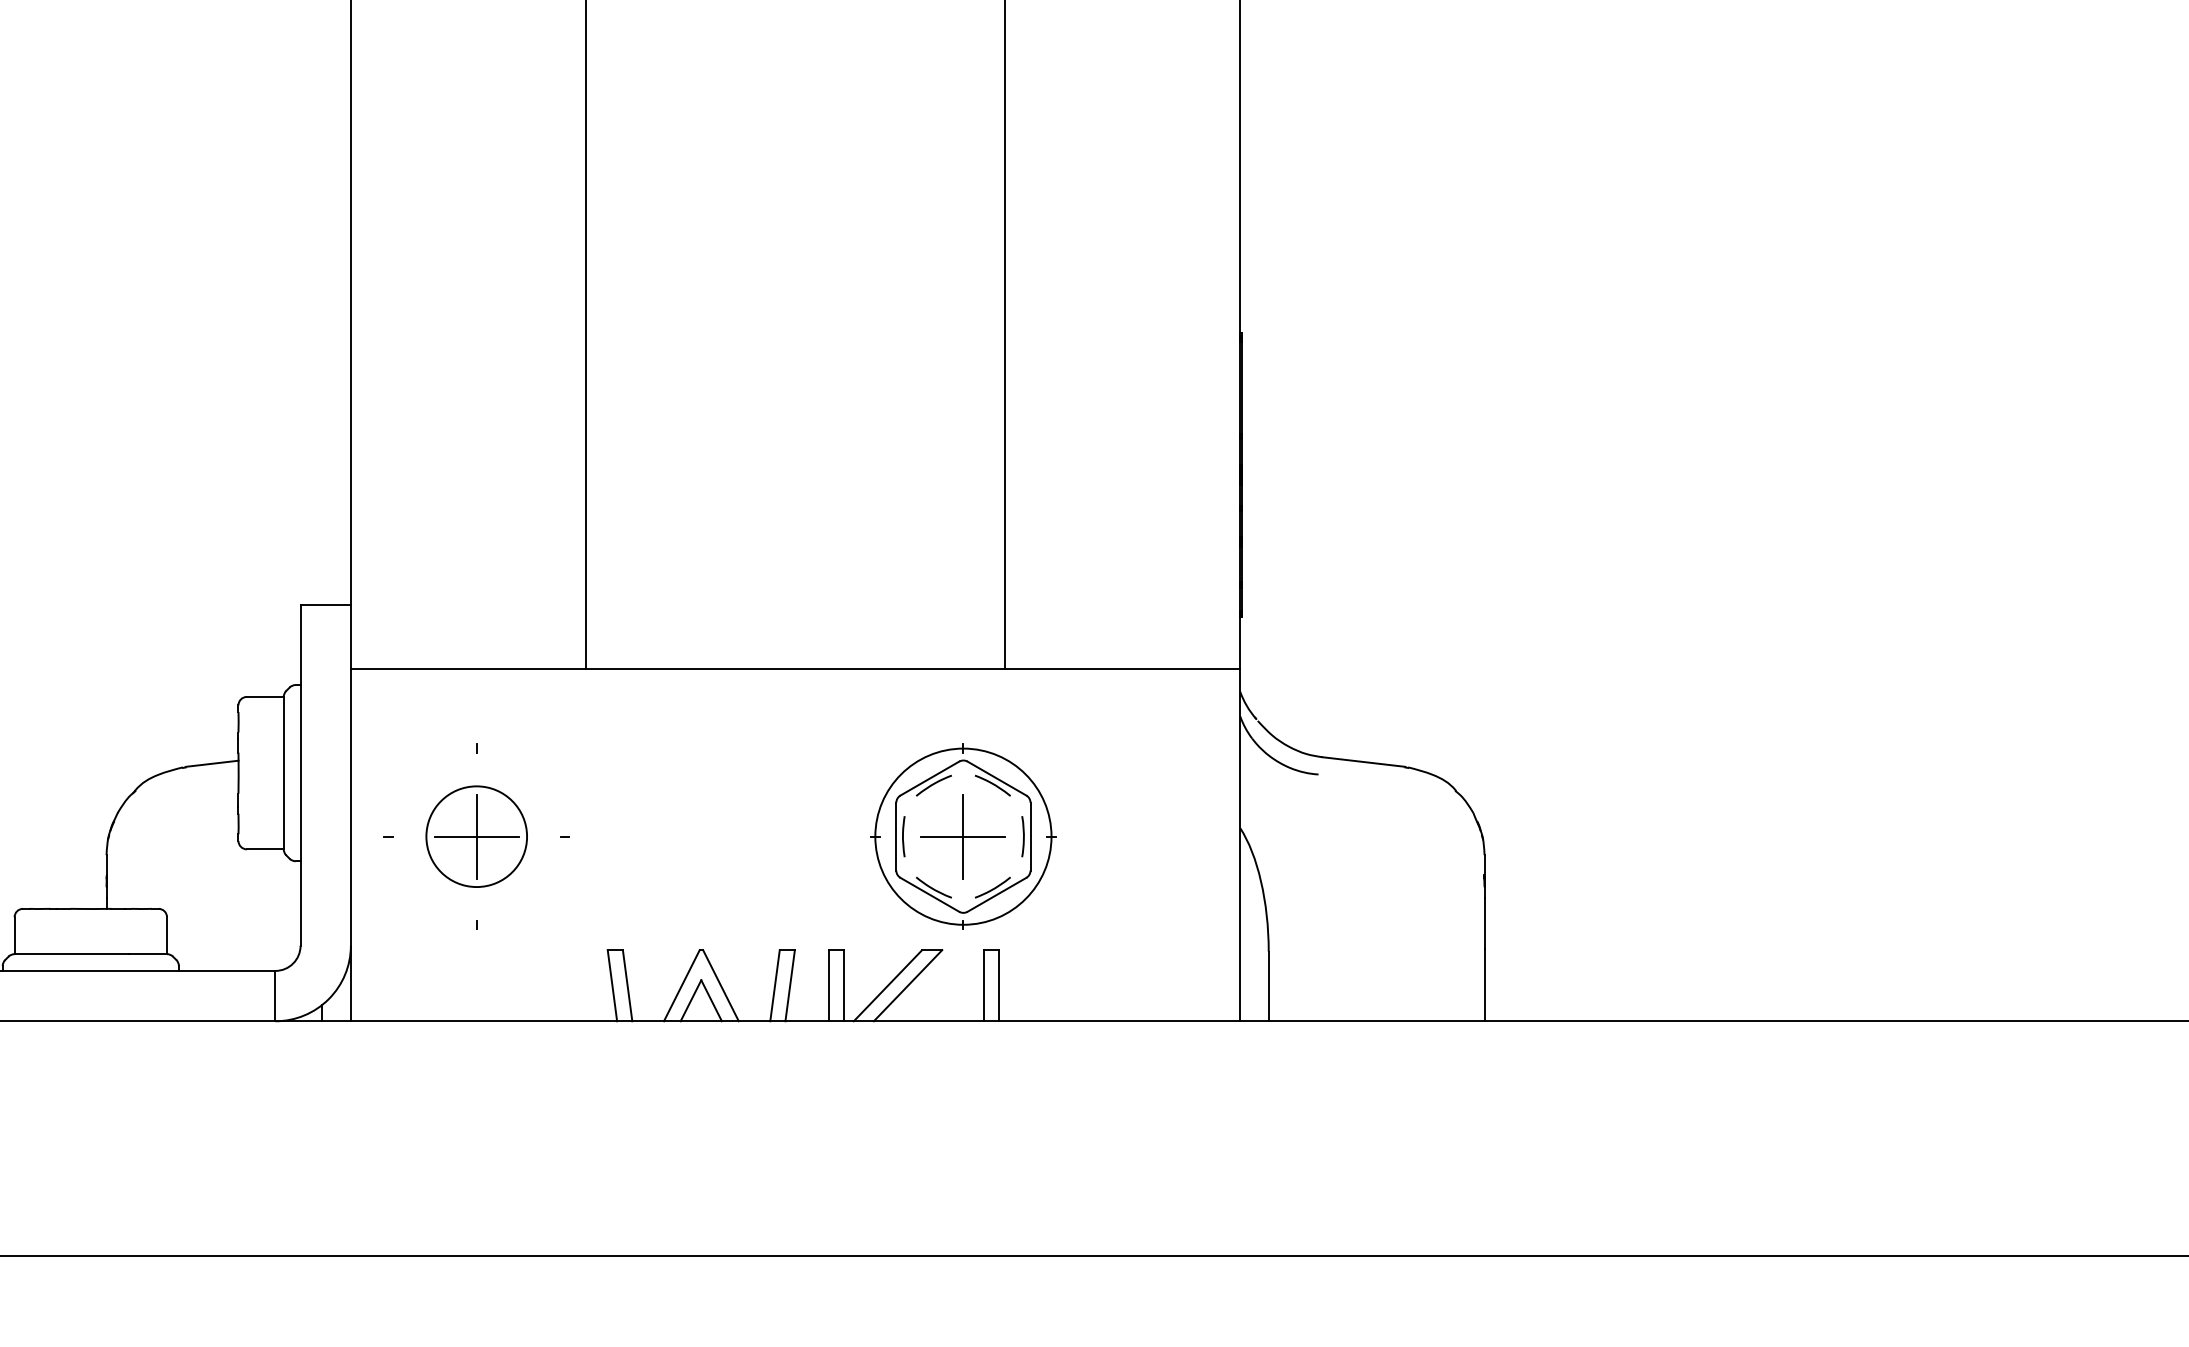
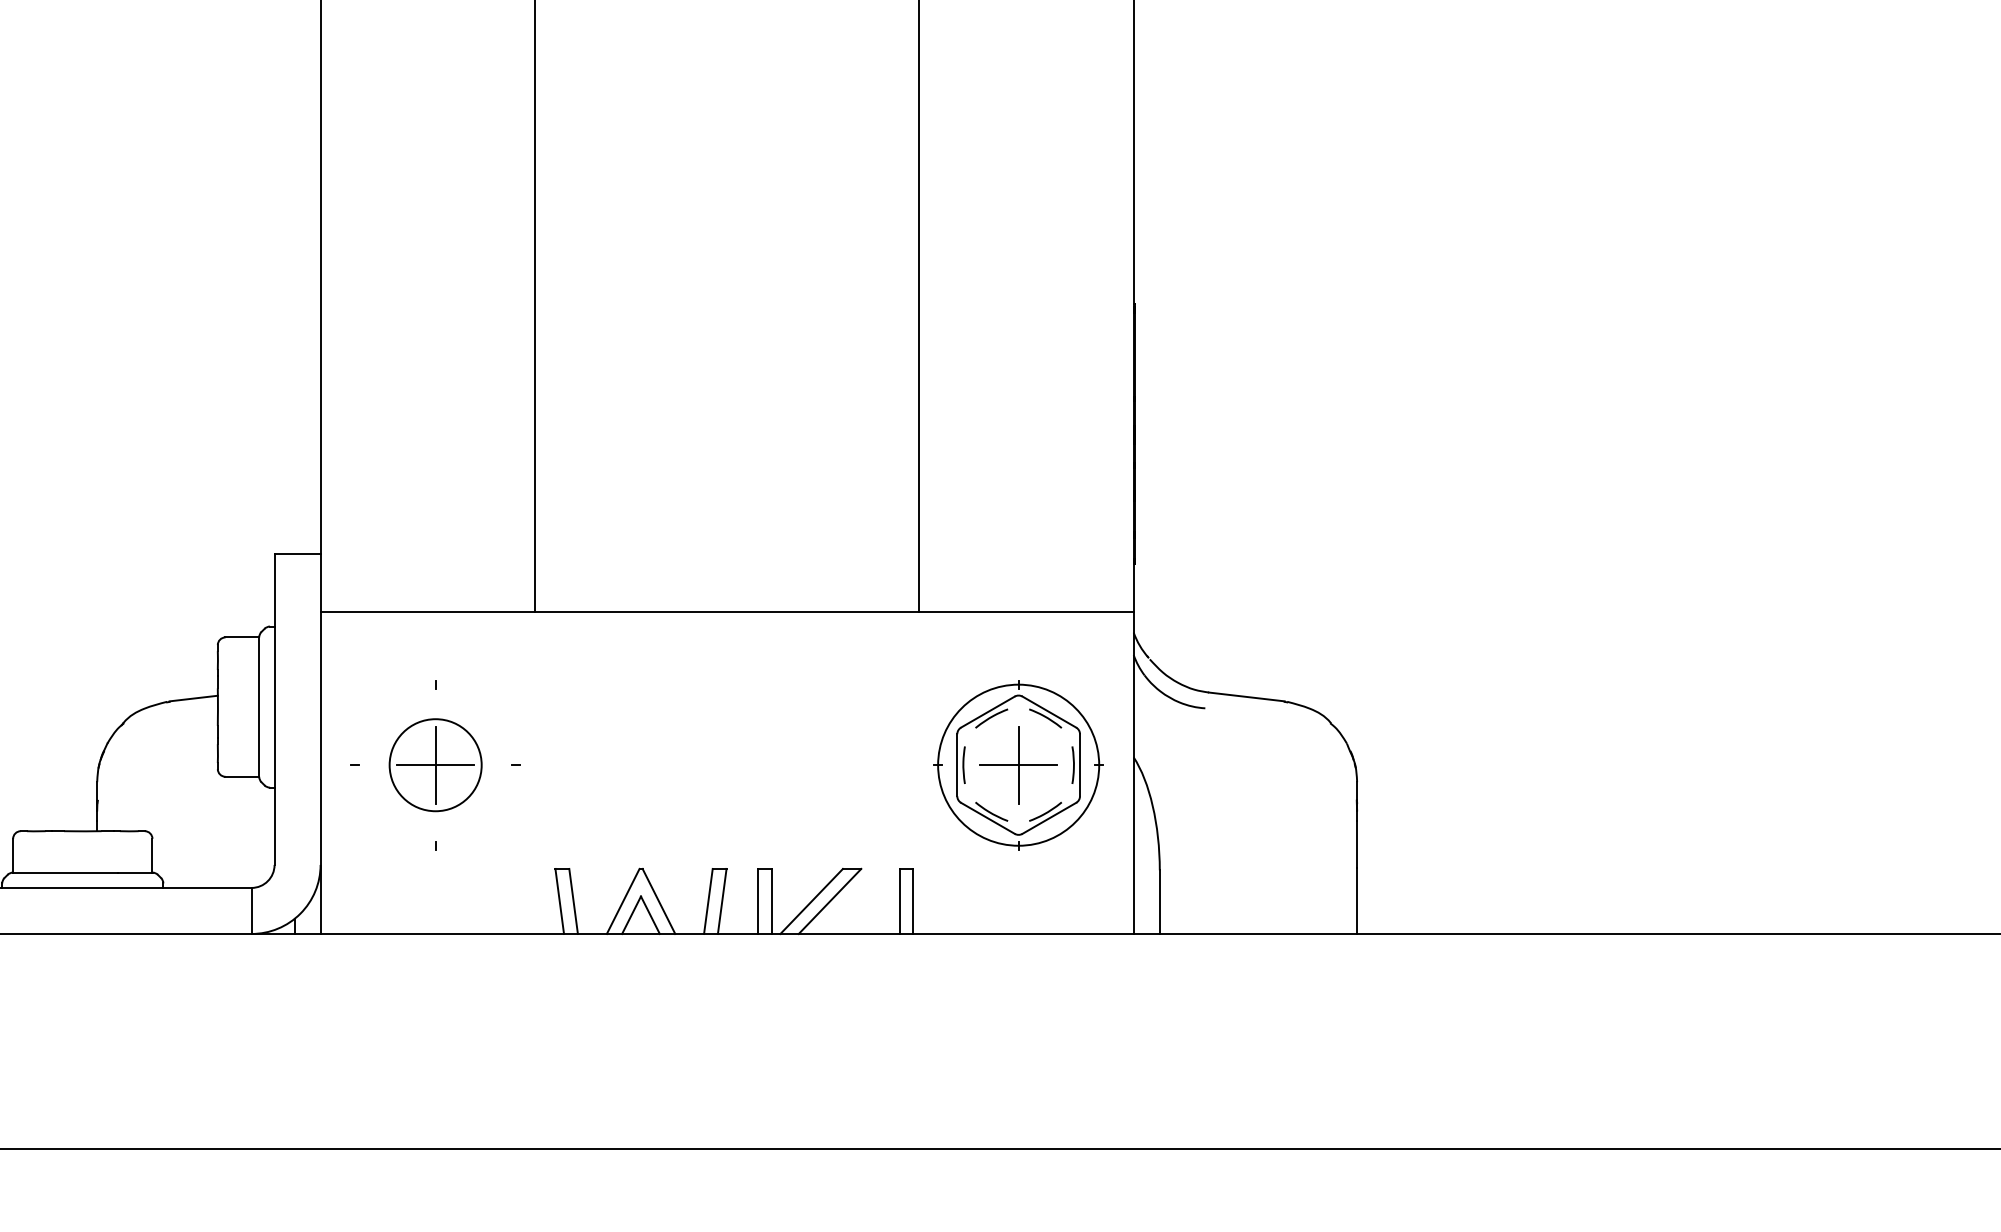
part: (963, 837) -> (1018, 765), moved

